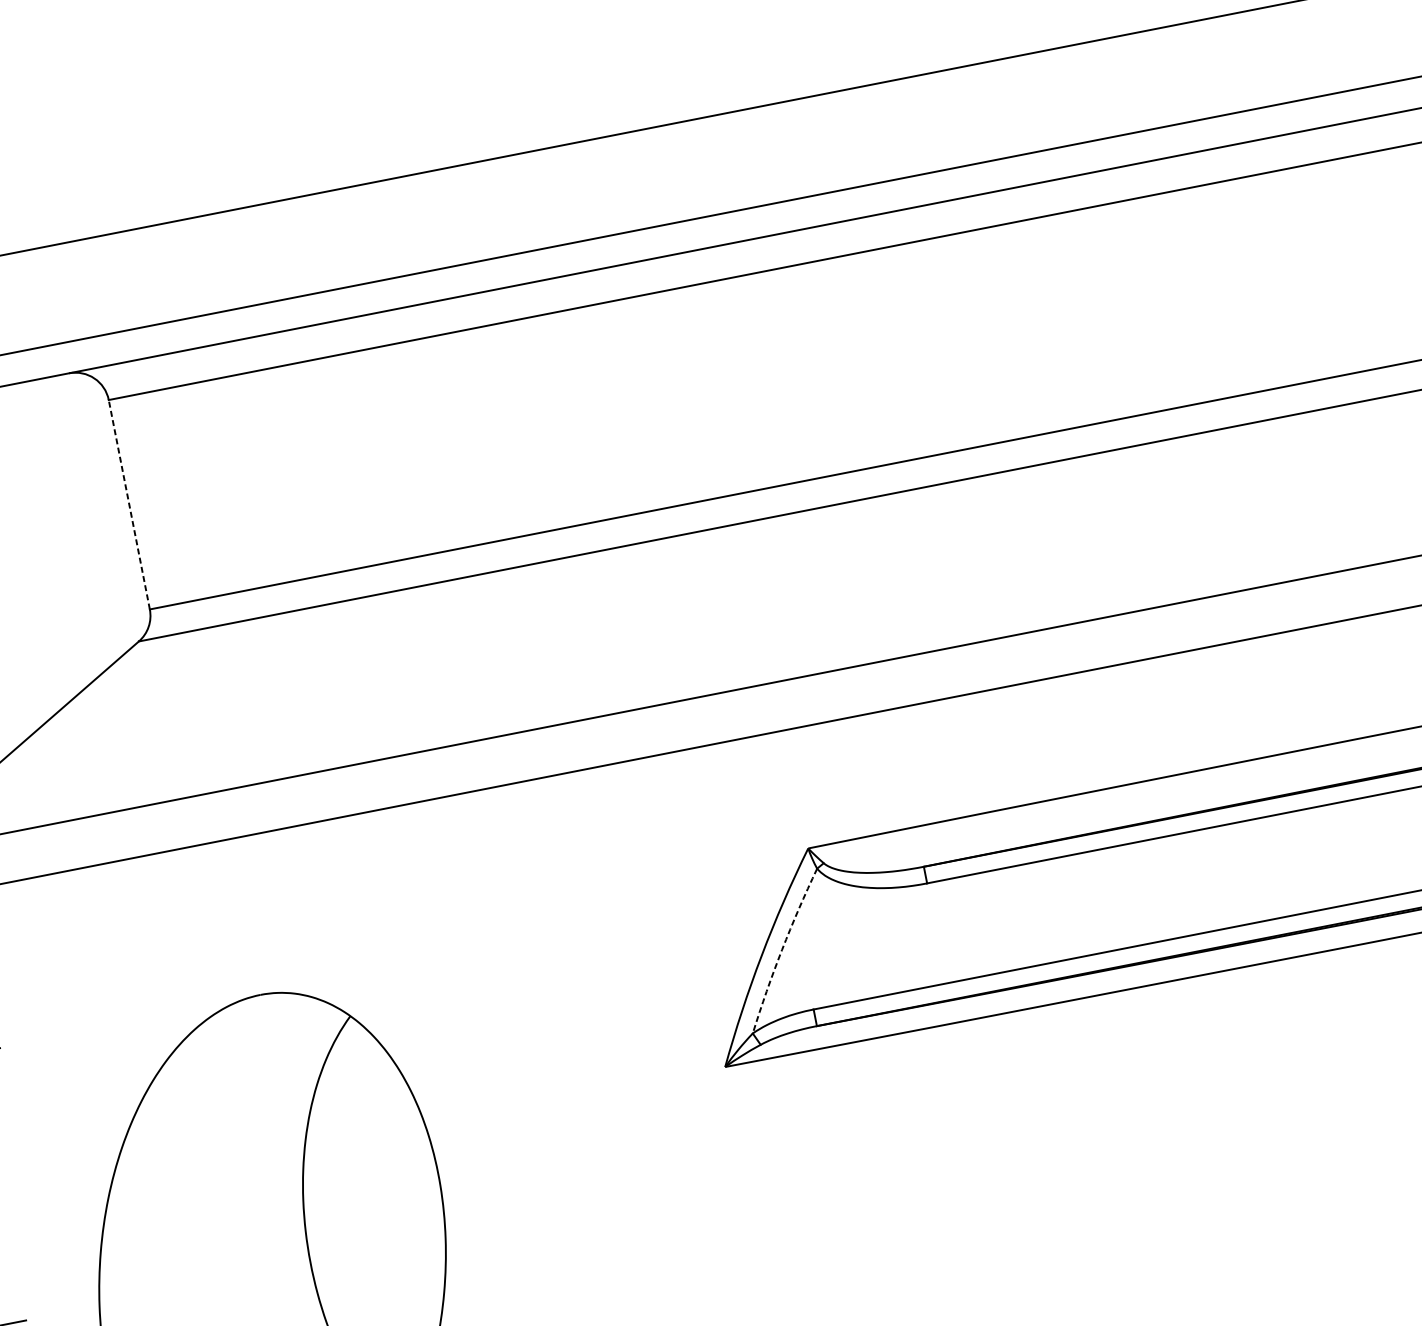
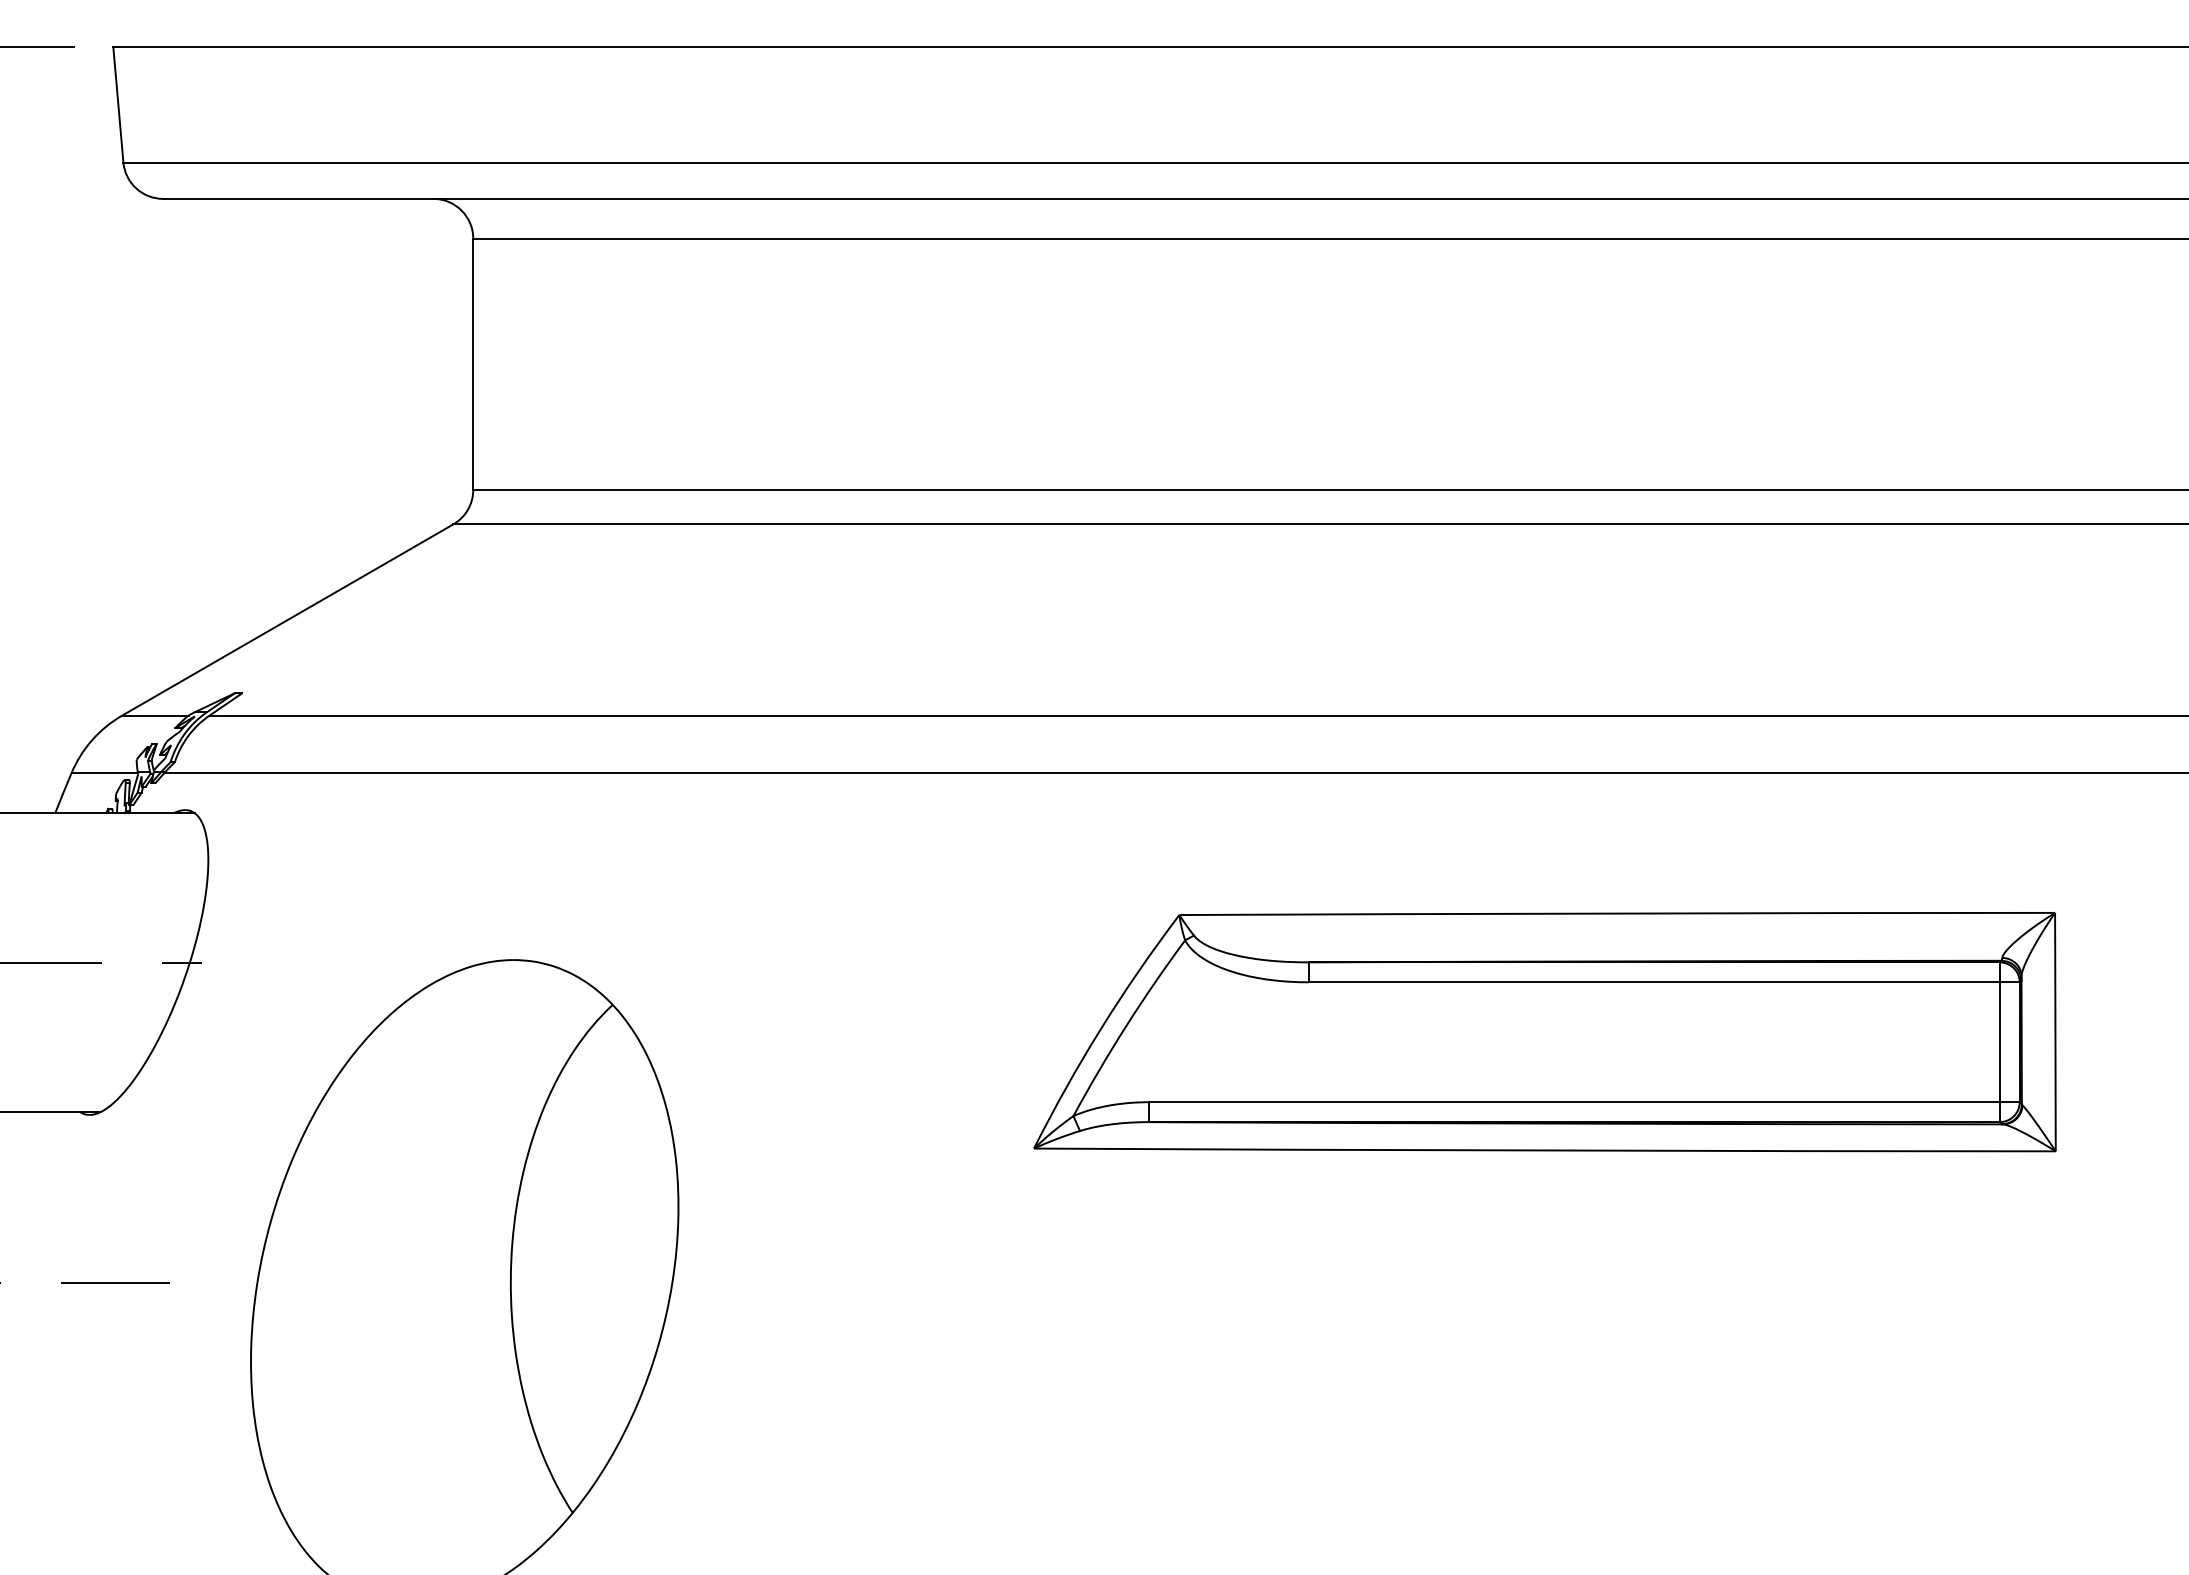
line: (129, 504) -> (473, 364), dashed -> solid
arc: (782, 950) -> (1126, 1026), dashed -> solid

